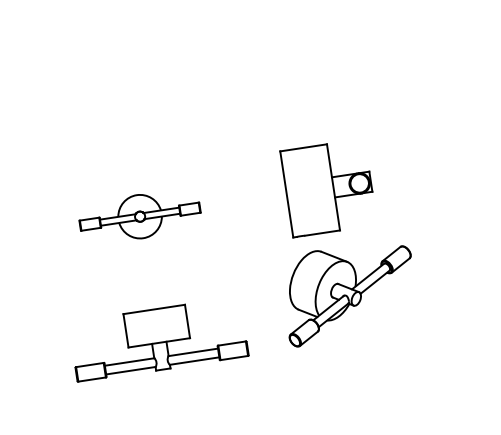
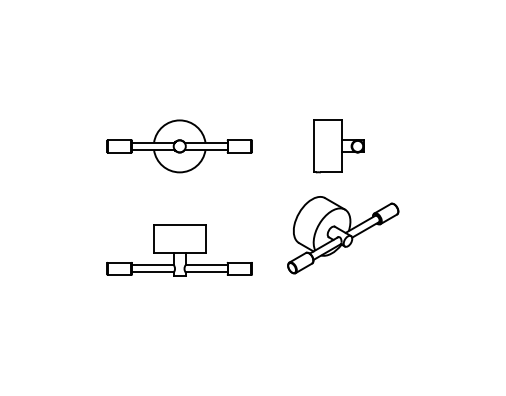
part: (328, 188) -> (338, 146), size x0.71
part: (139, 216) -> (179, 146), size x1.43

